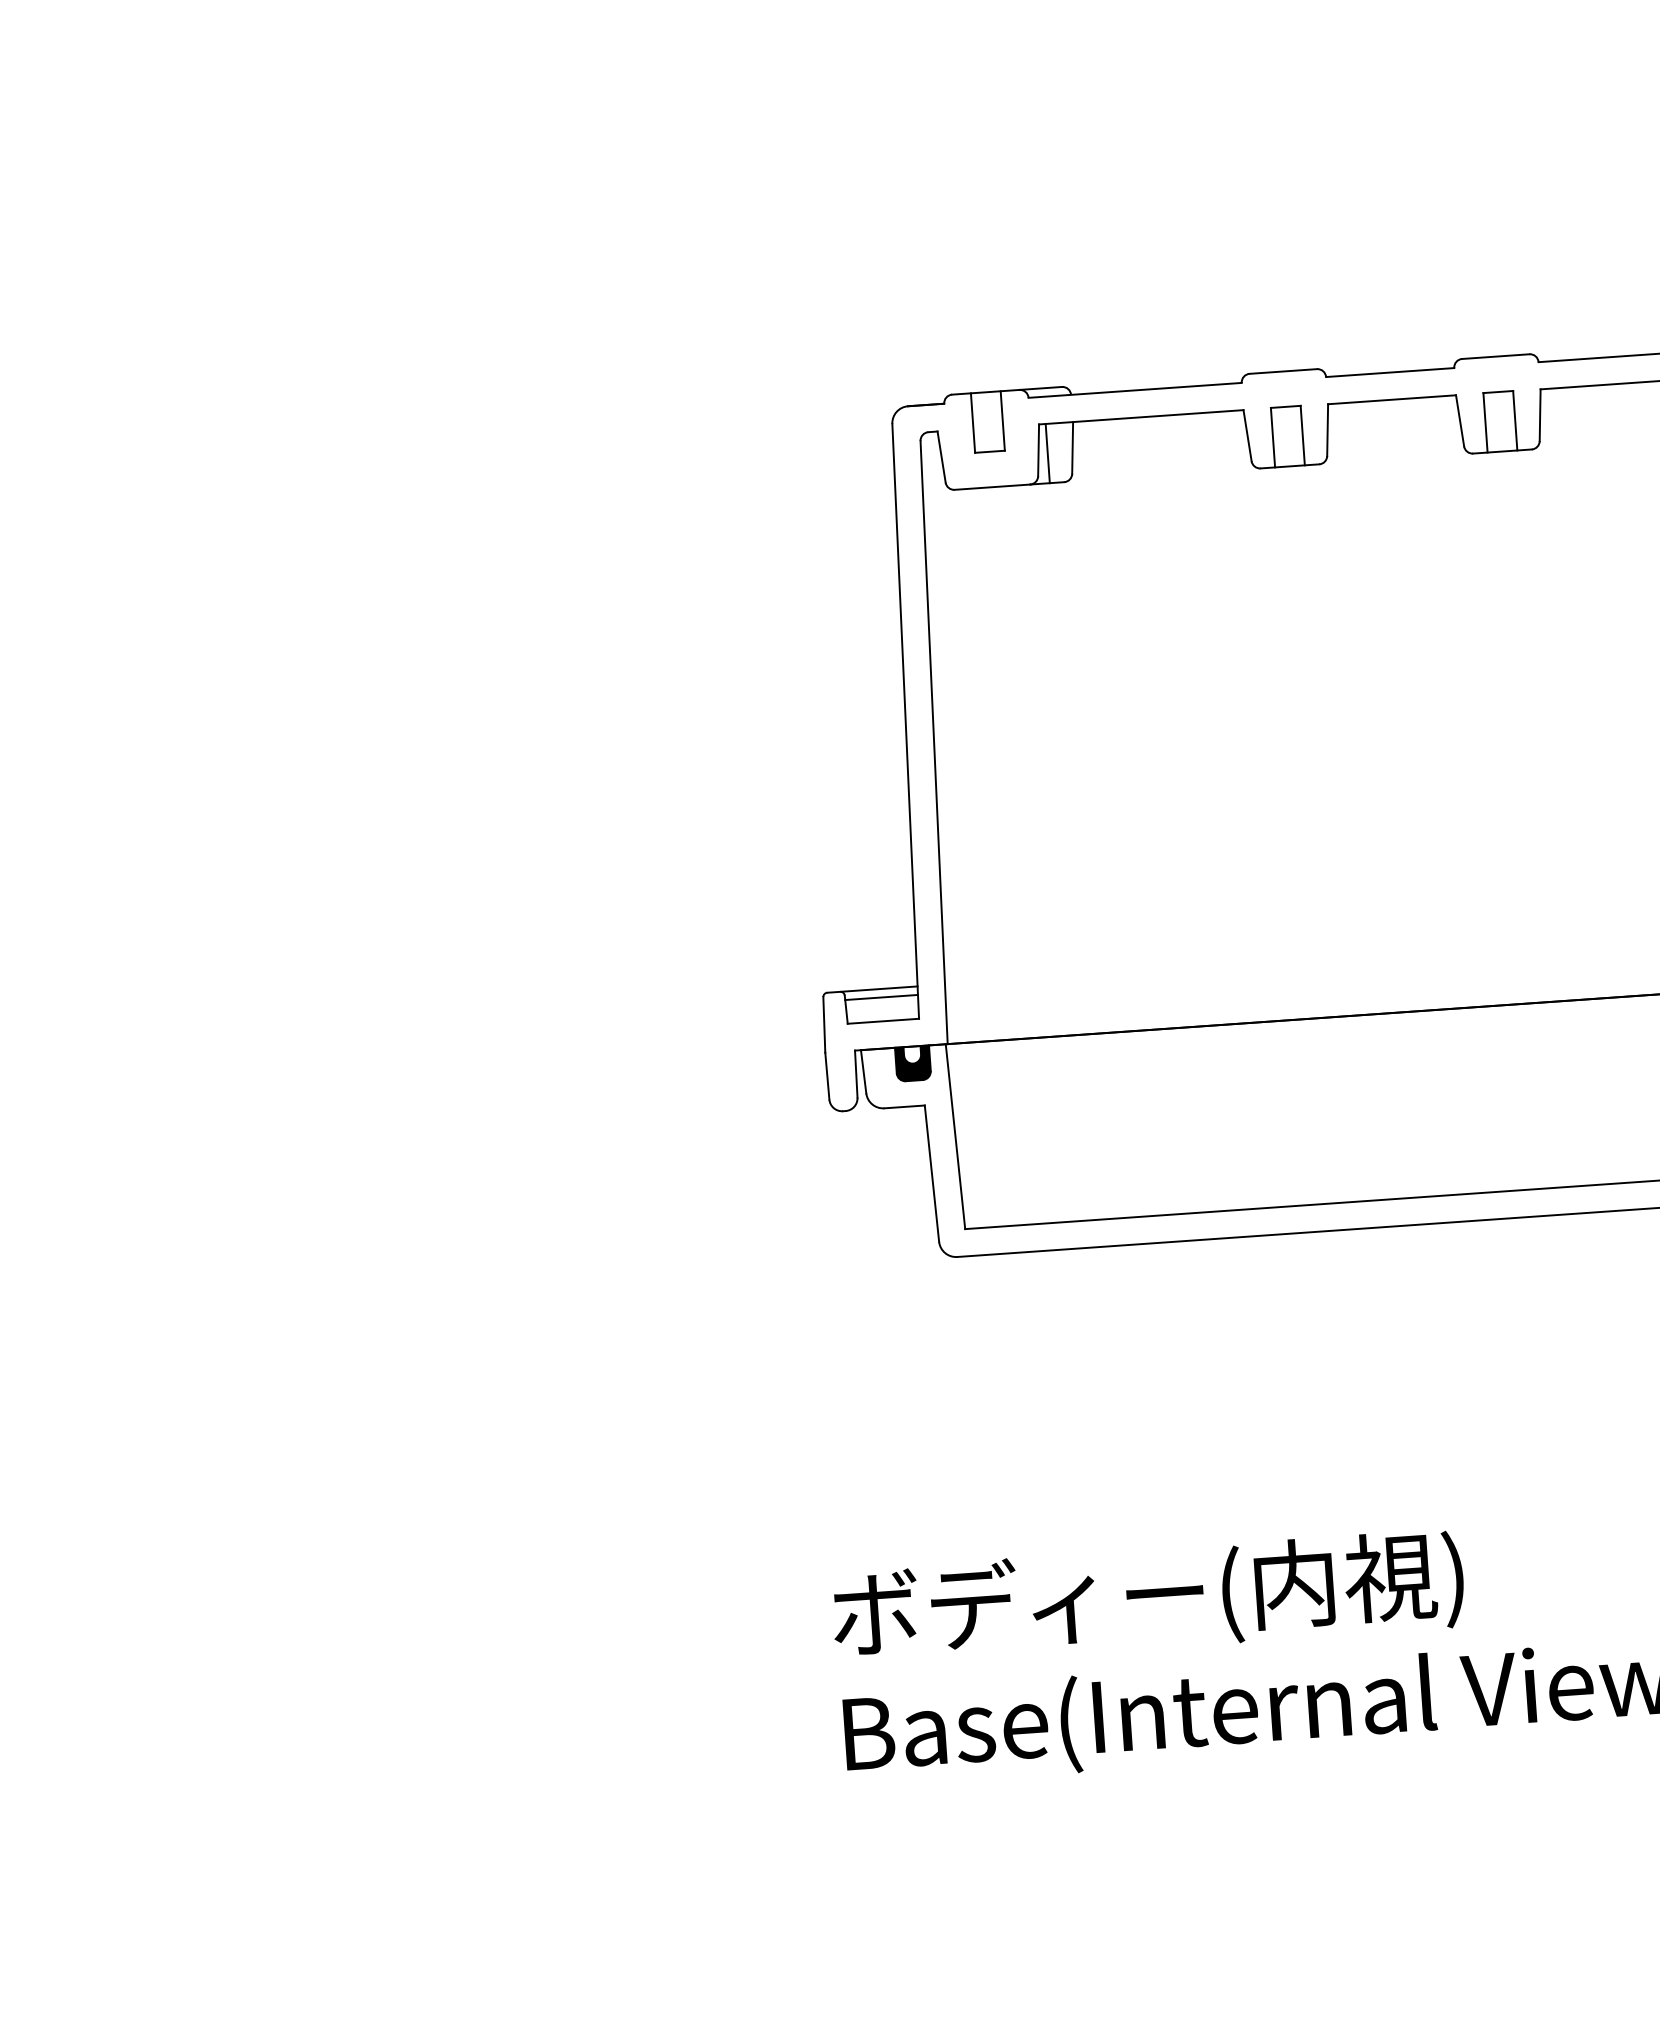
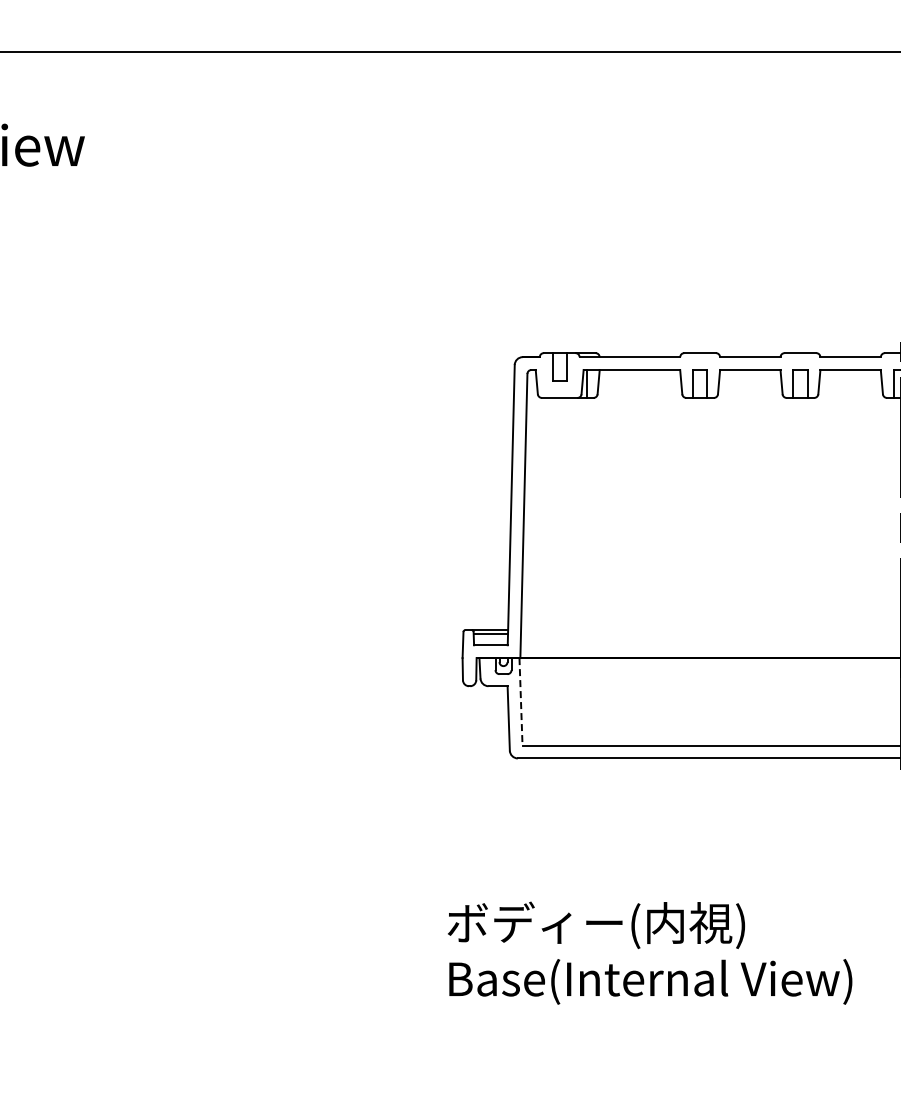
fill: (913, 1064) -> (503, 666), removed
line: (956, 1135) -> (521, 701), solid -> dashed

